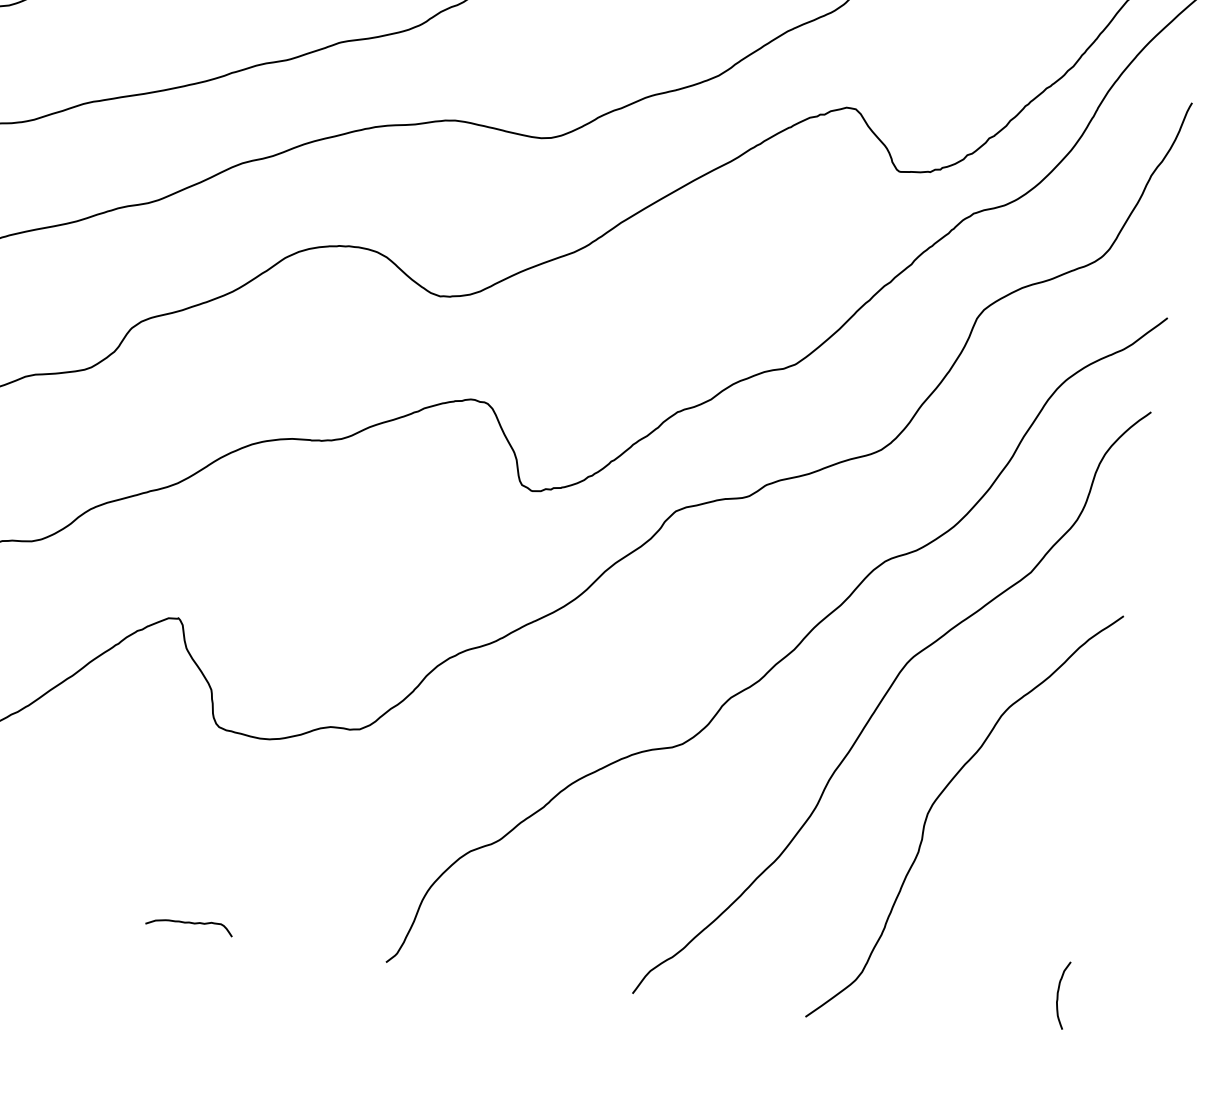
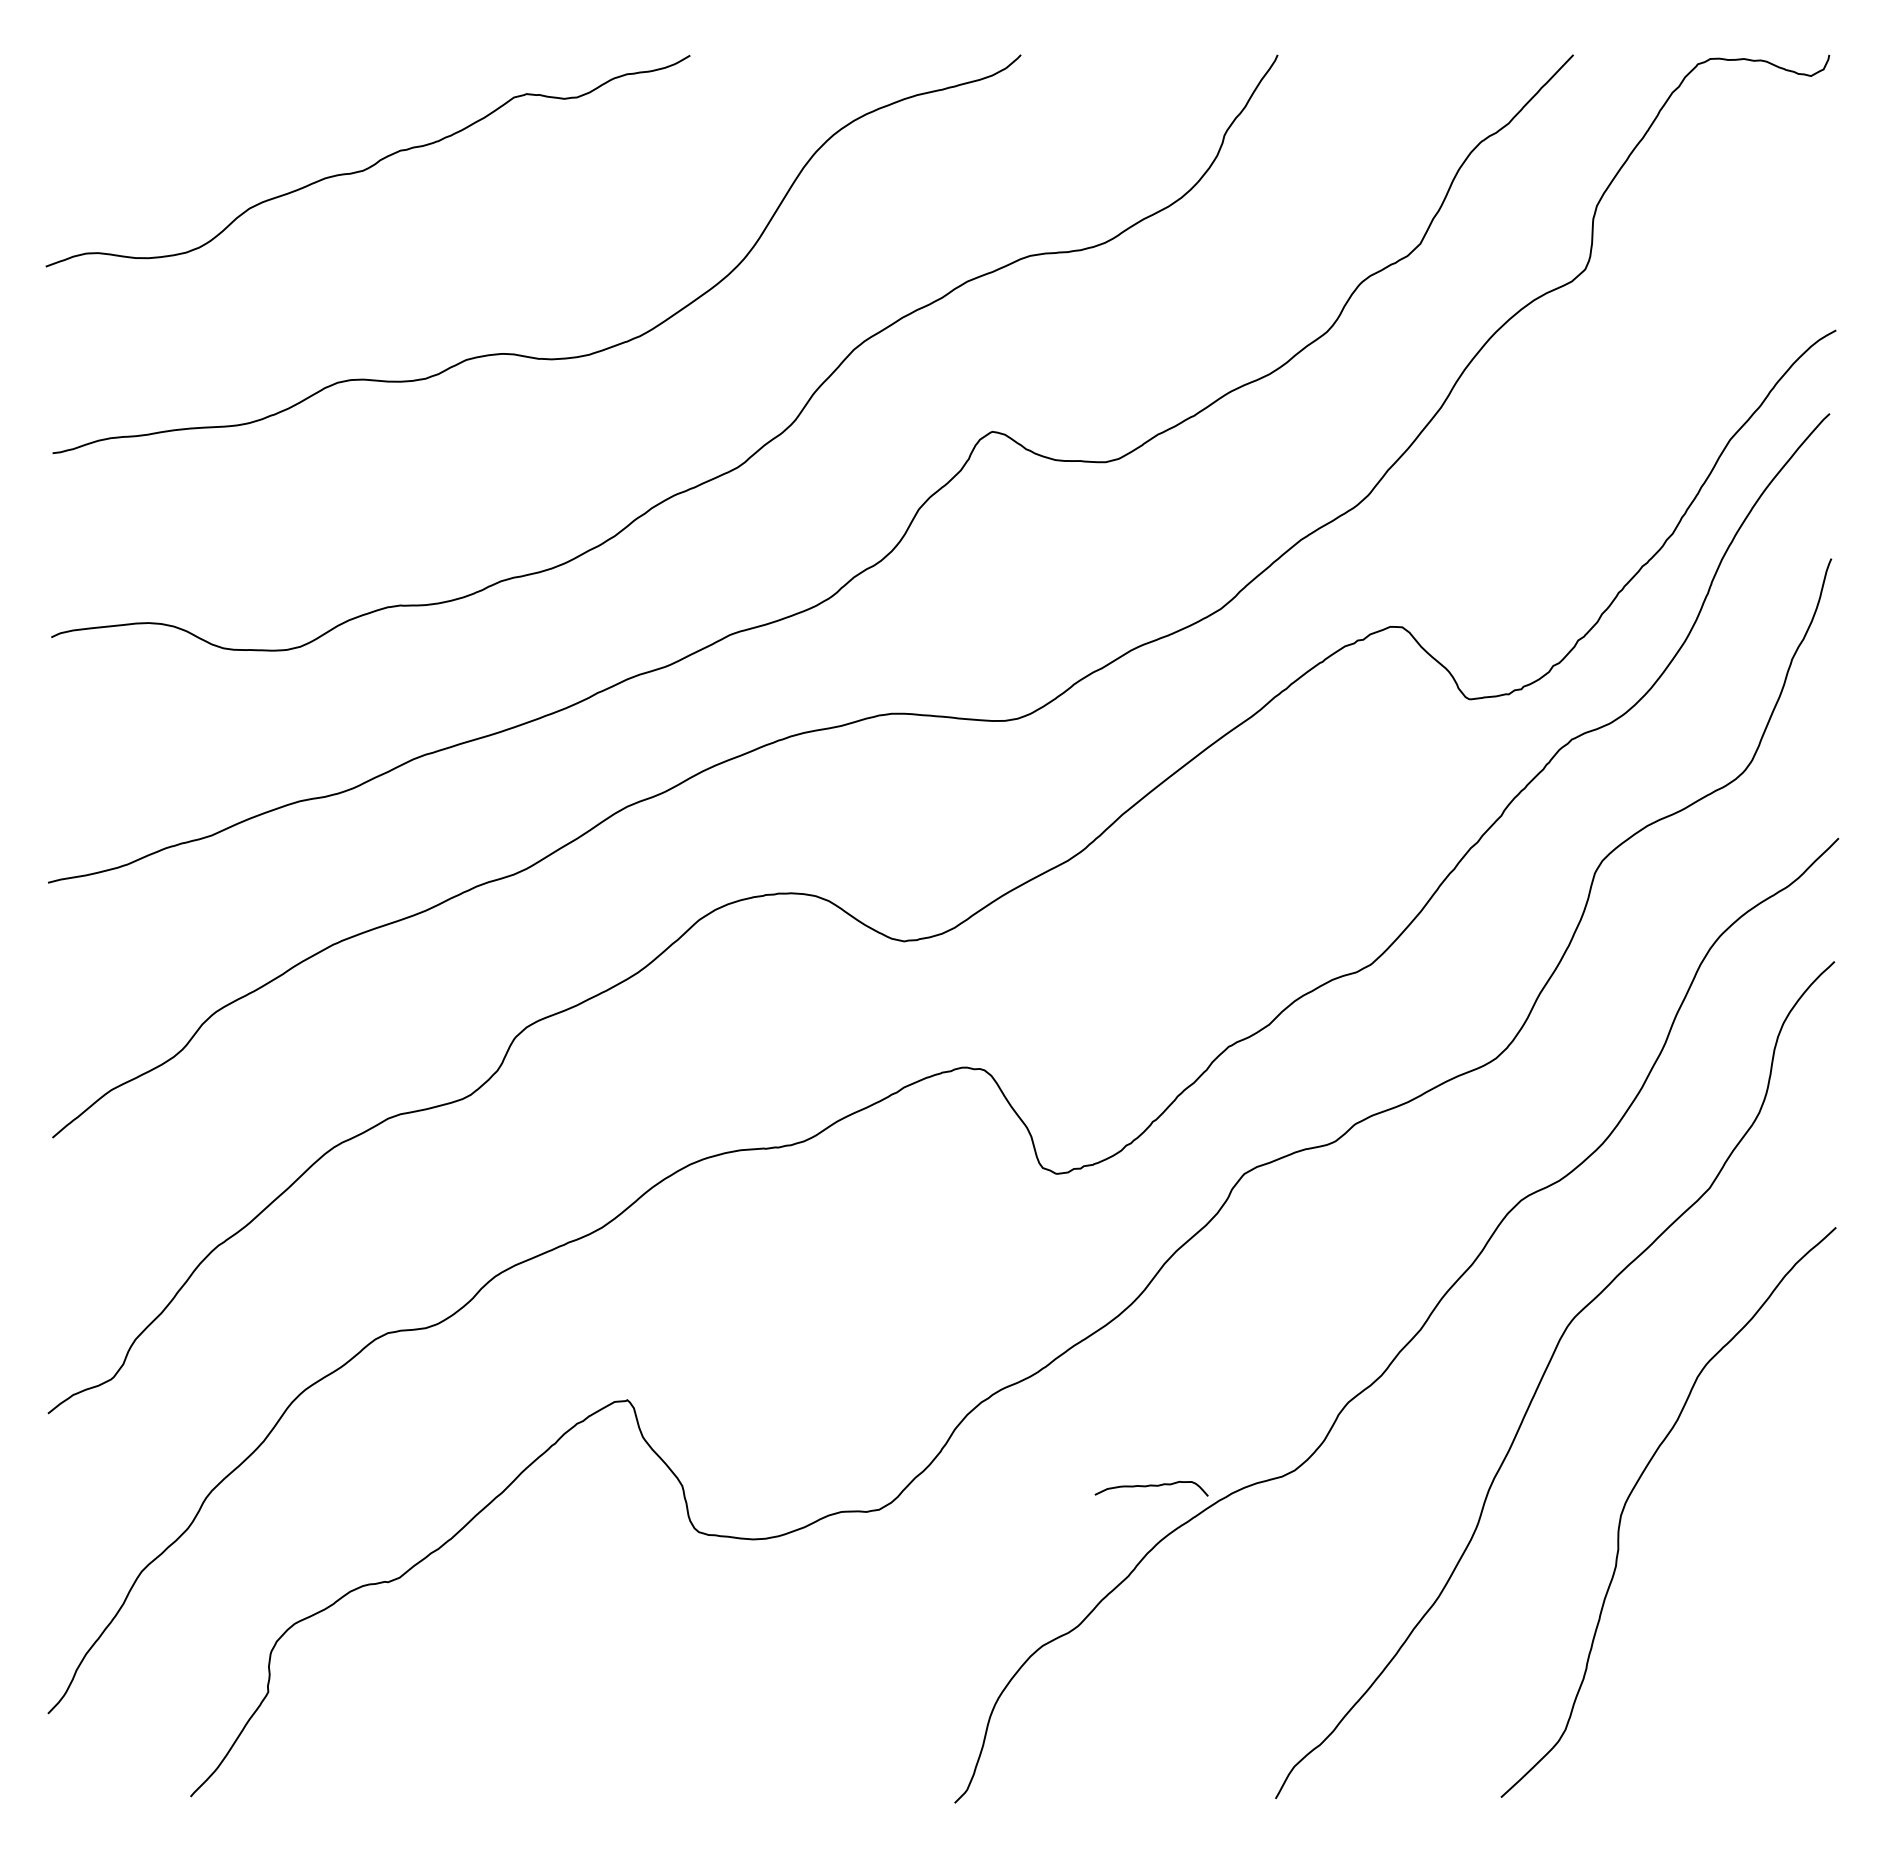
curve: (189, 923) -> (1151, 1486), moved
curve: (1058, 994) -> (1820, 1723), removed

